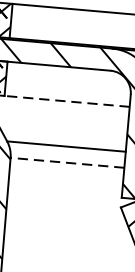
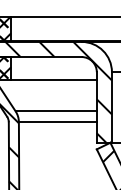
line: (66, 101) -> (53, 80), dashed -> solid
line: (66, 163) -> (57, 122), dashed -> solid

